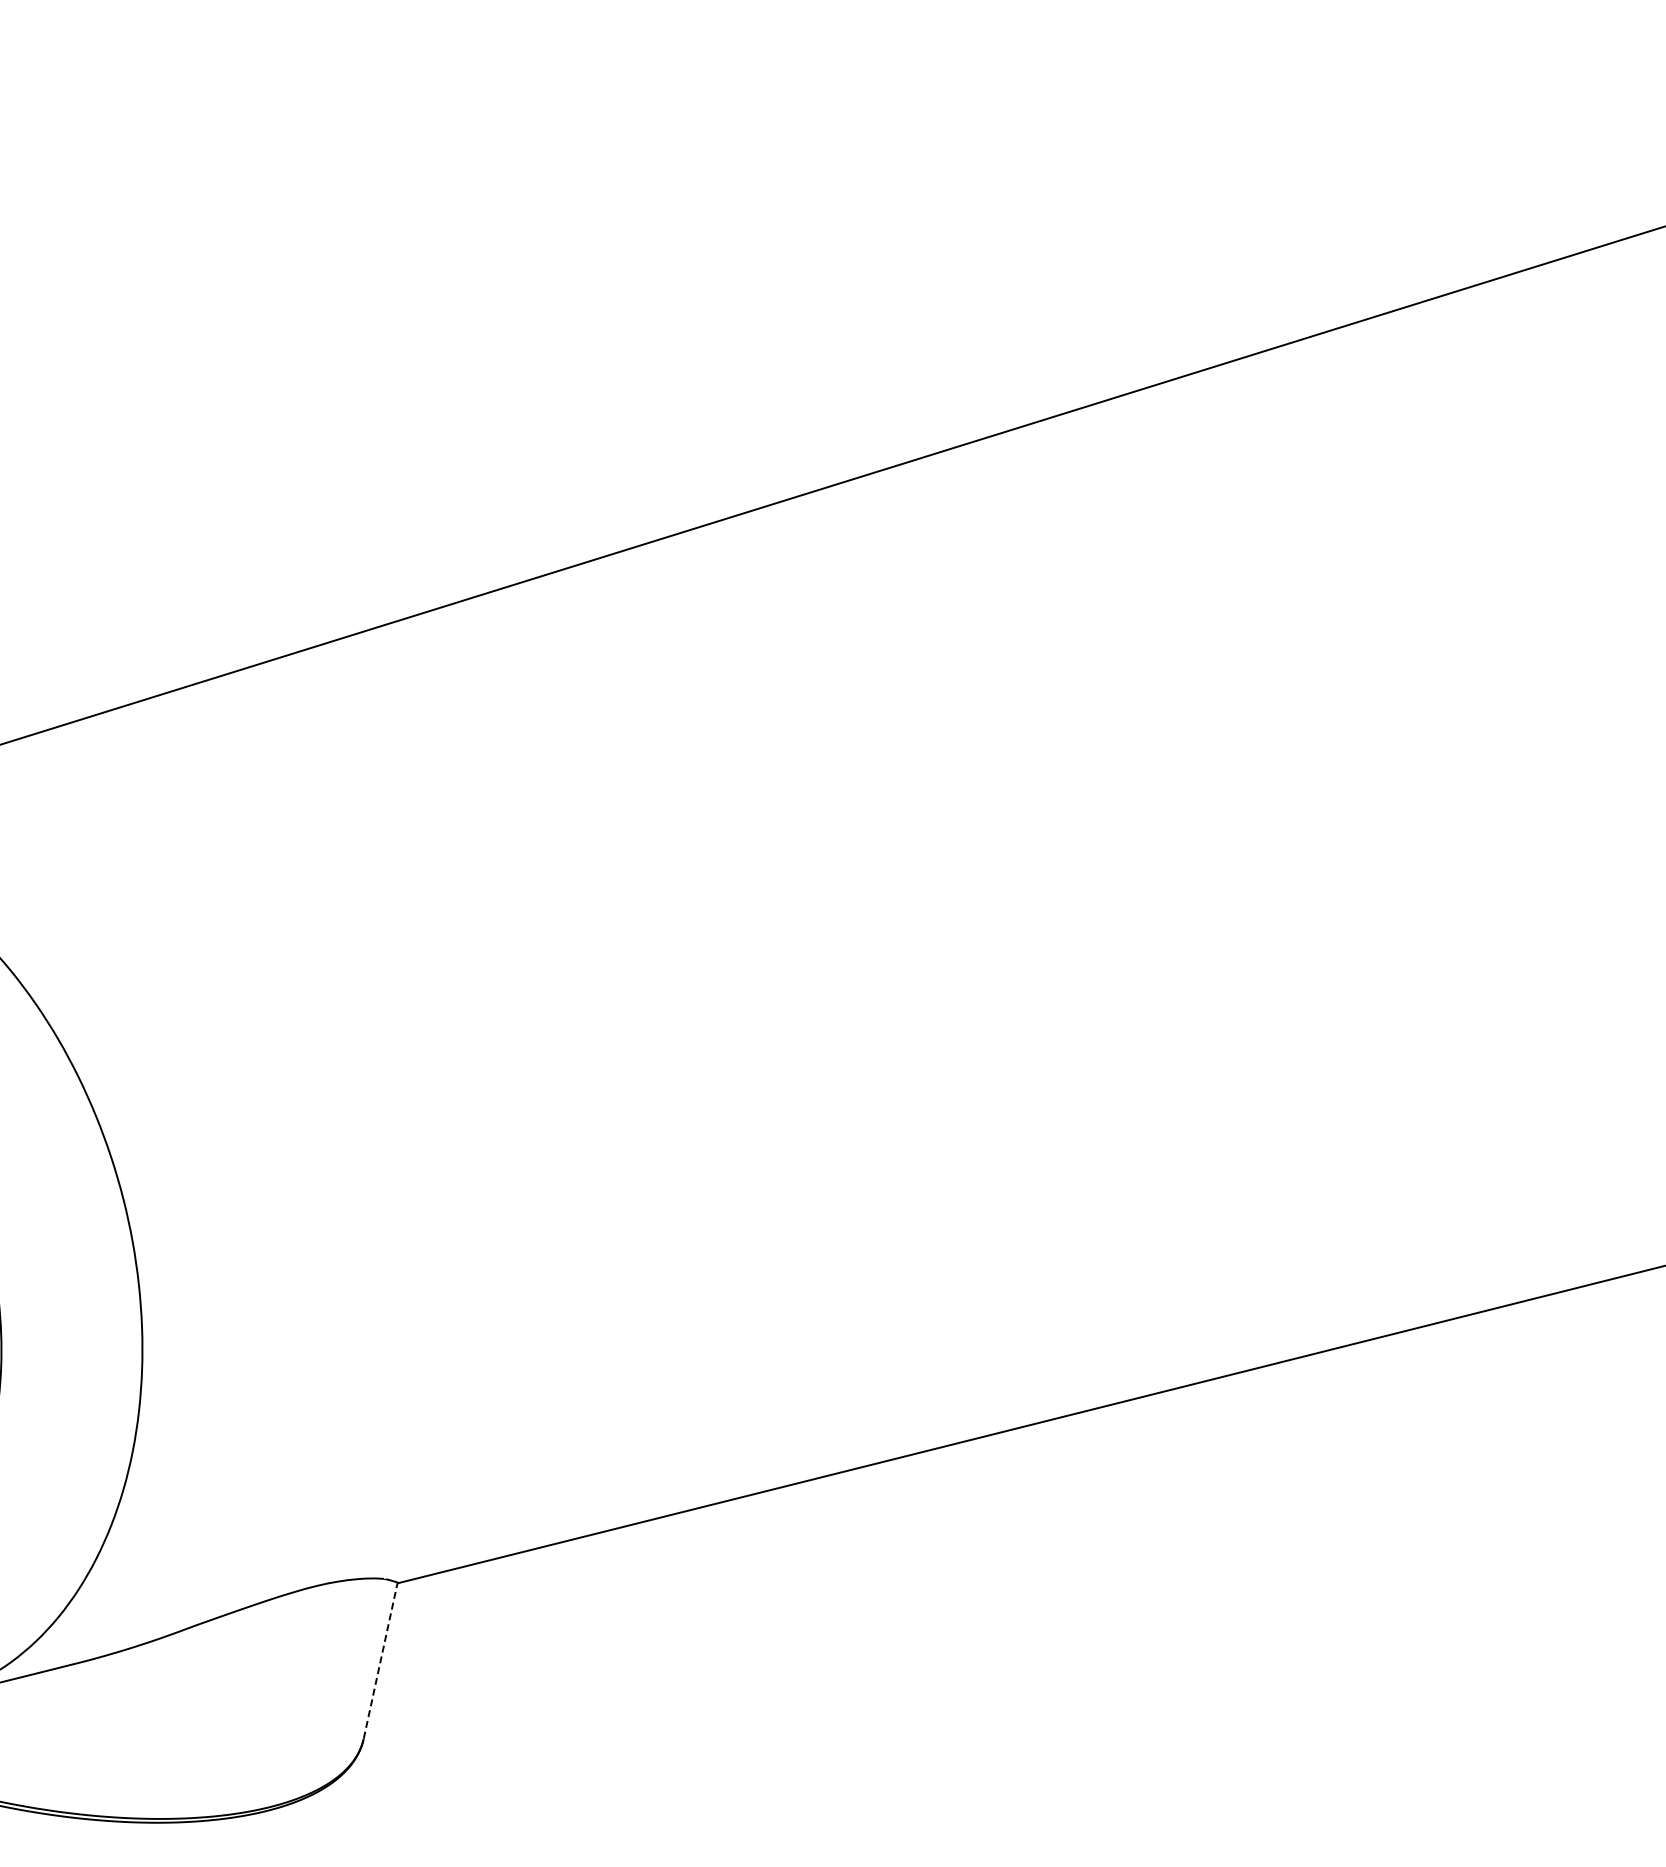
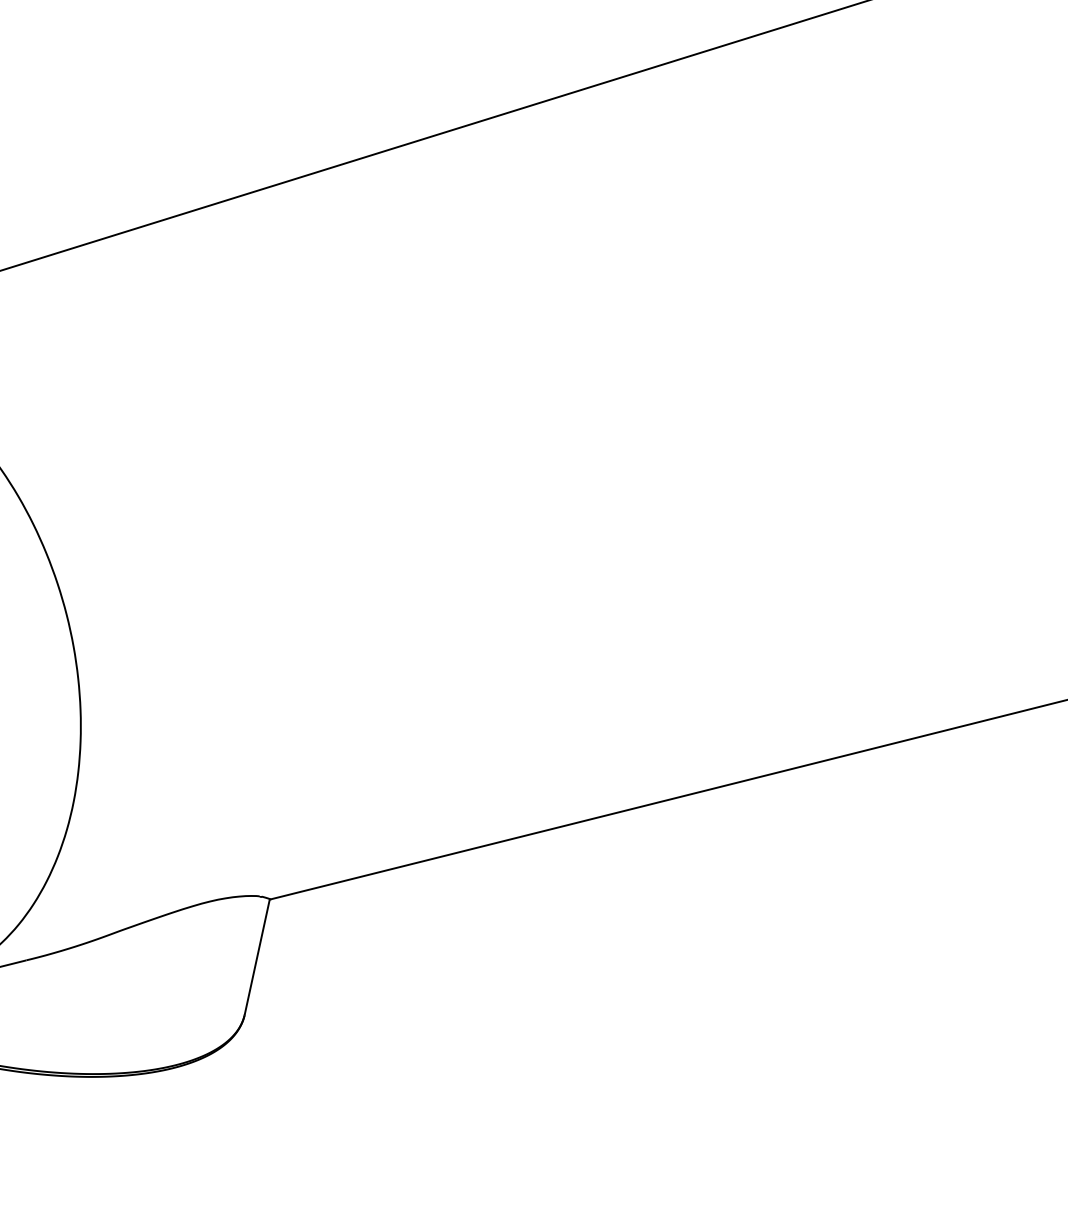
line: (380, 1660) -> (257, 956), dashed -> solid

